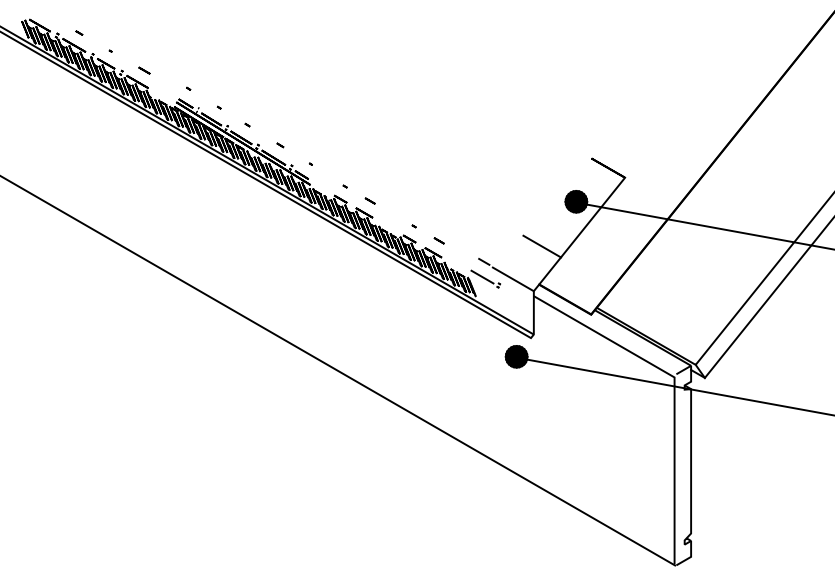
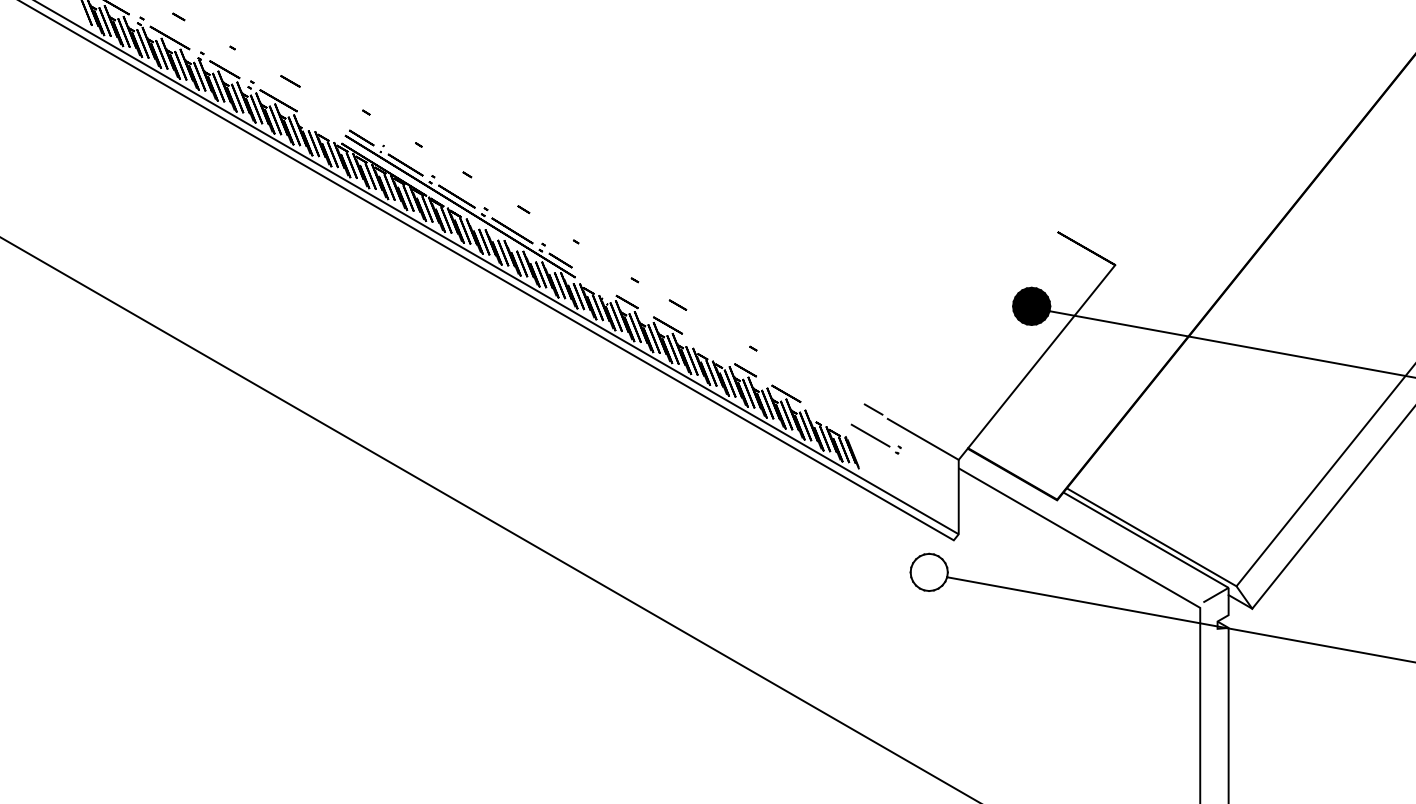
part: (438, 240) -> (795, 372), removed
line: (542, 246) -> (973, 383), removed
fill: (516, 356) -> (928, 571), removed

